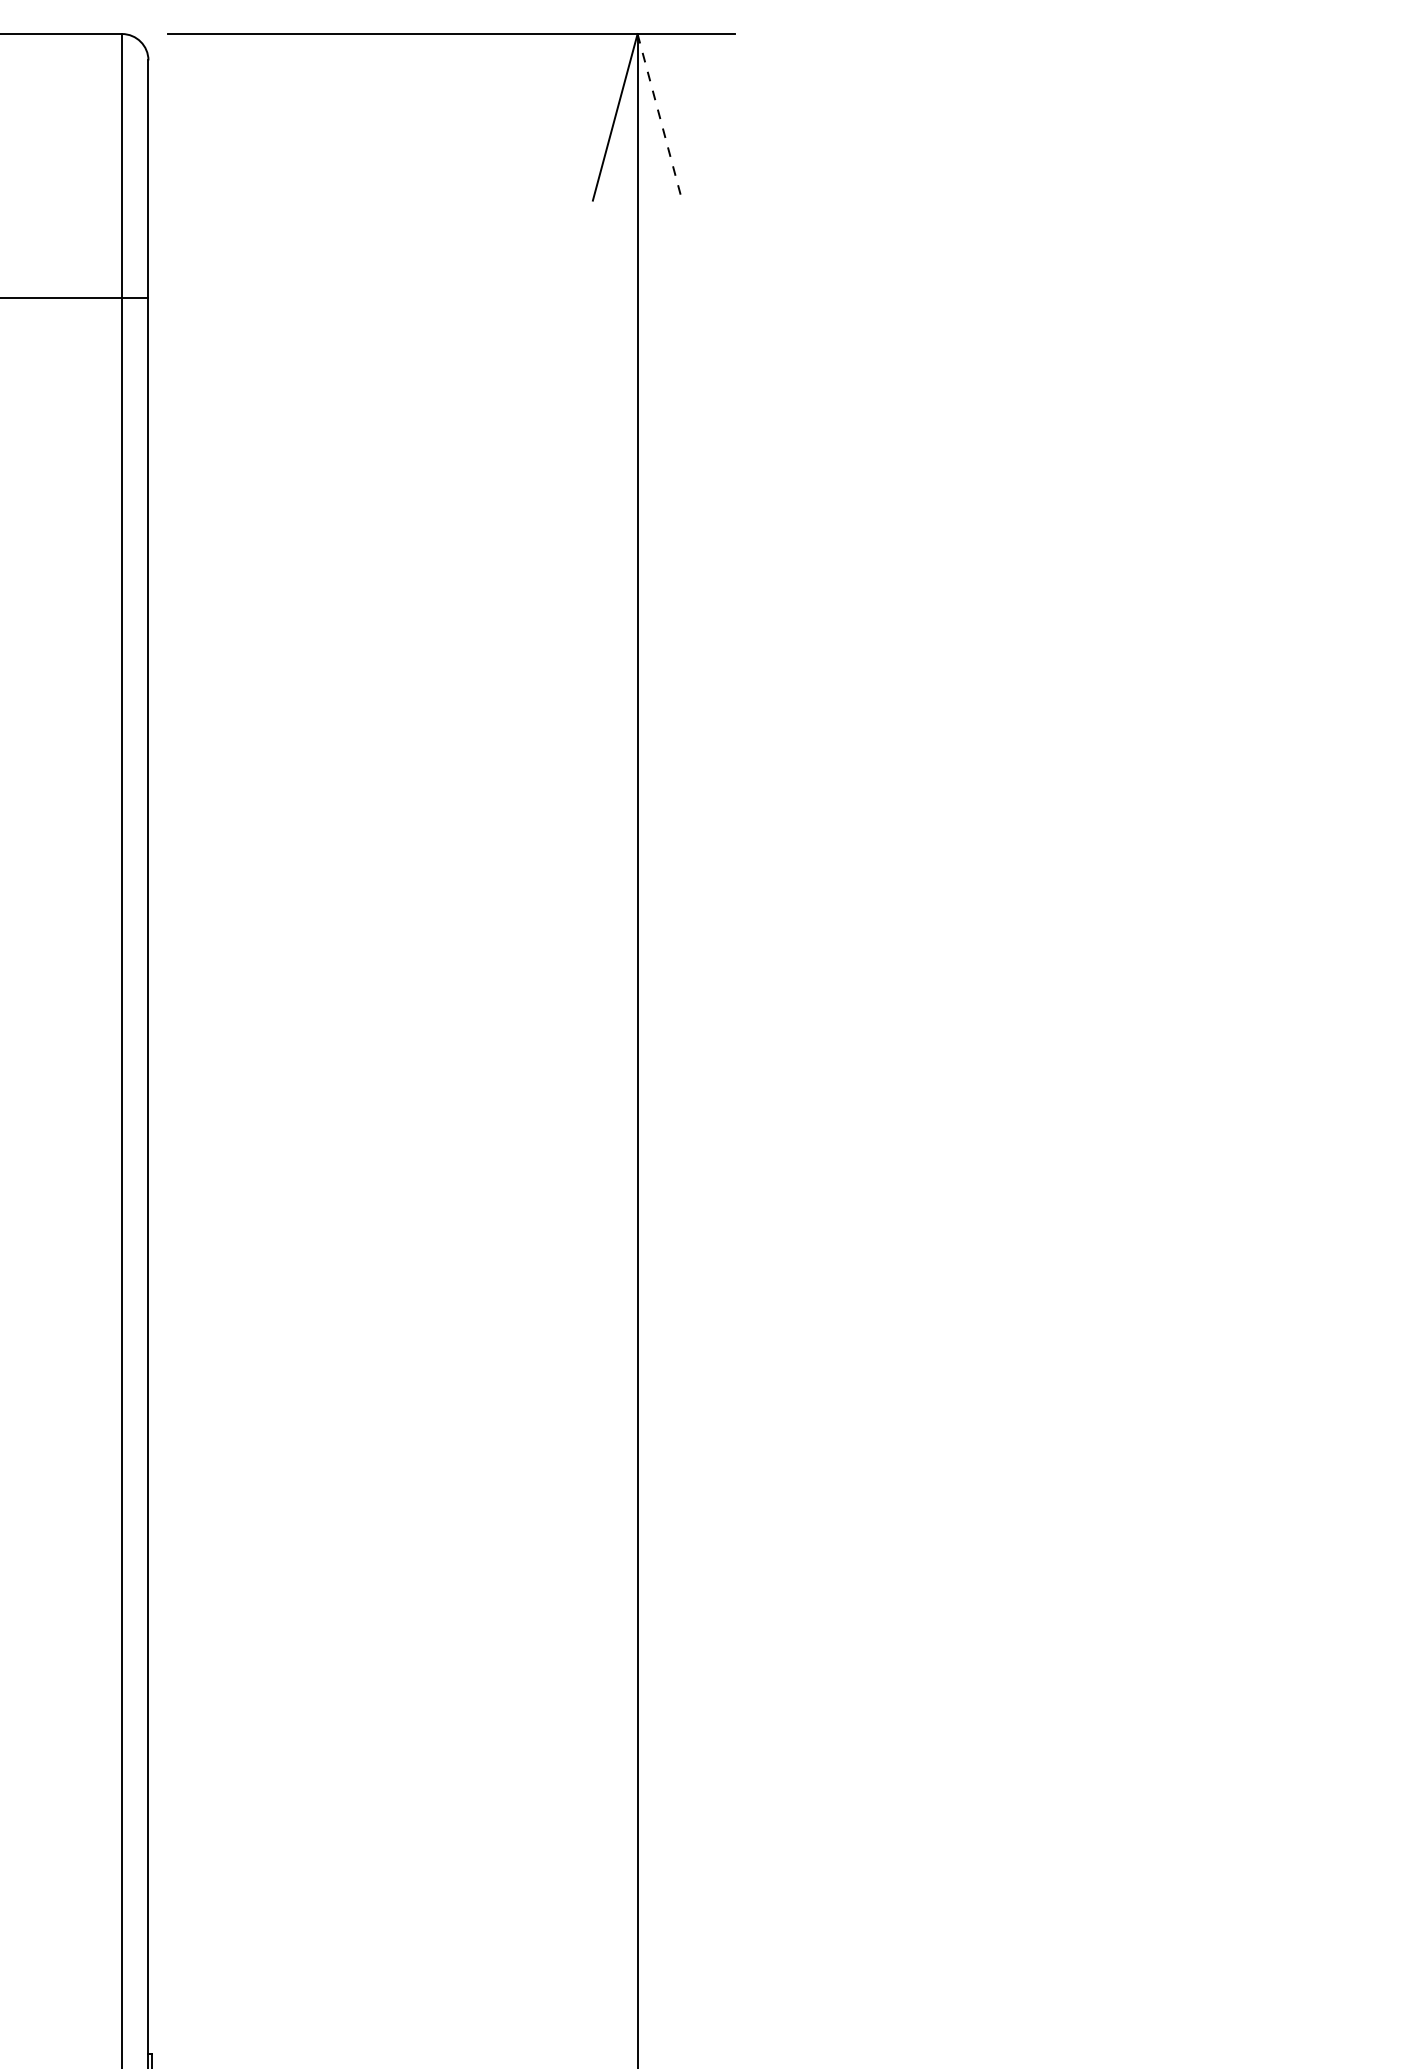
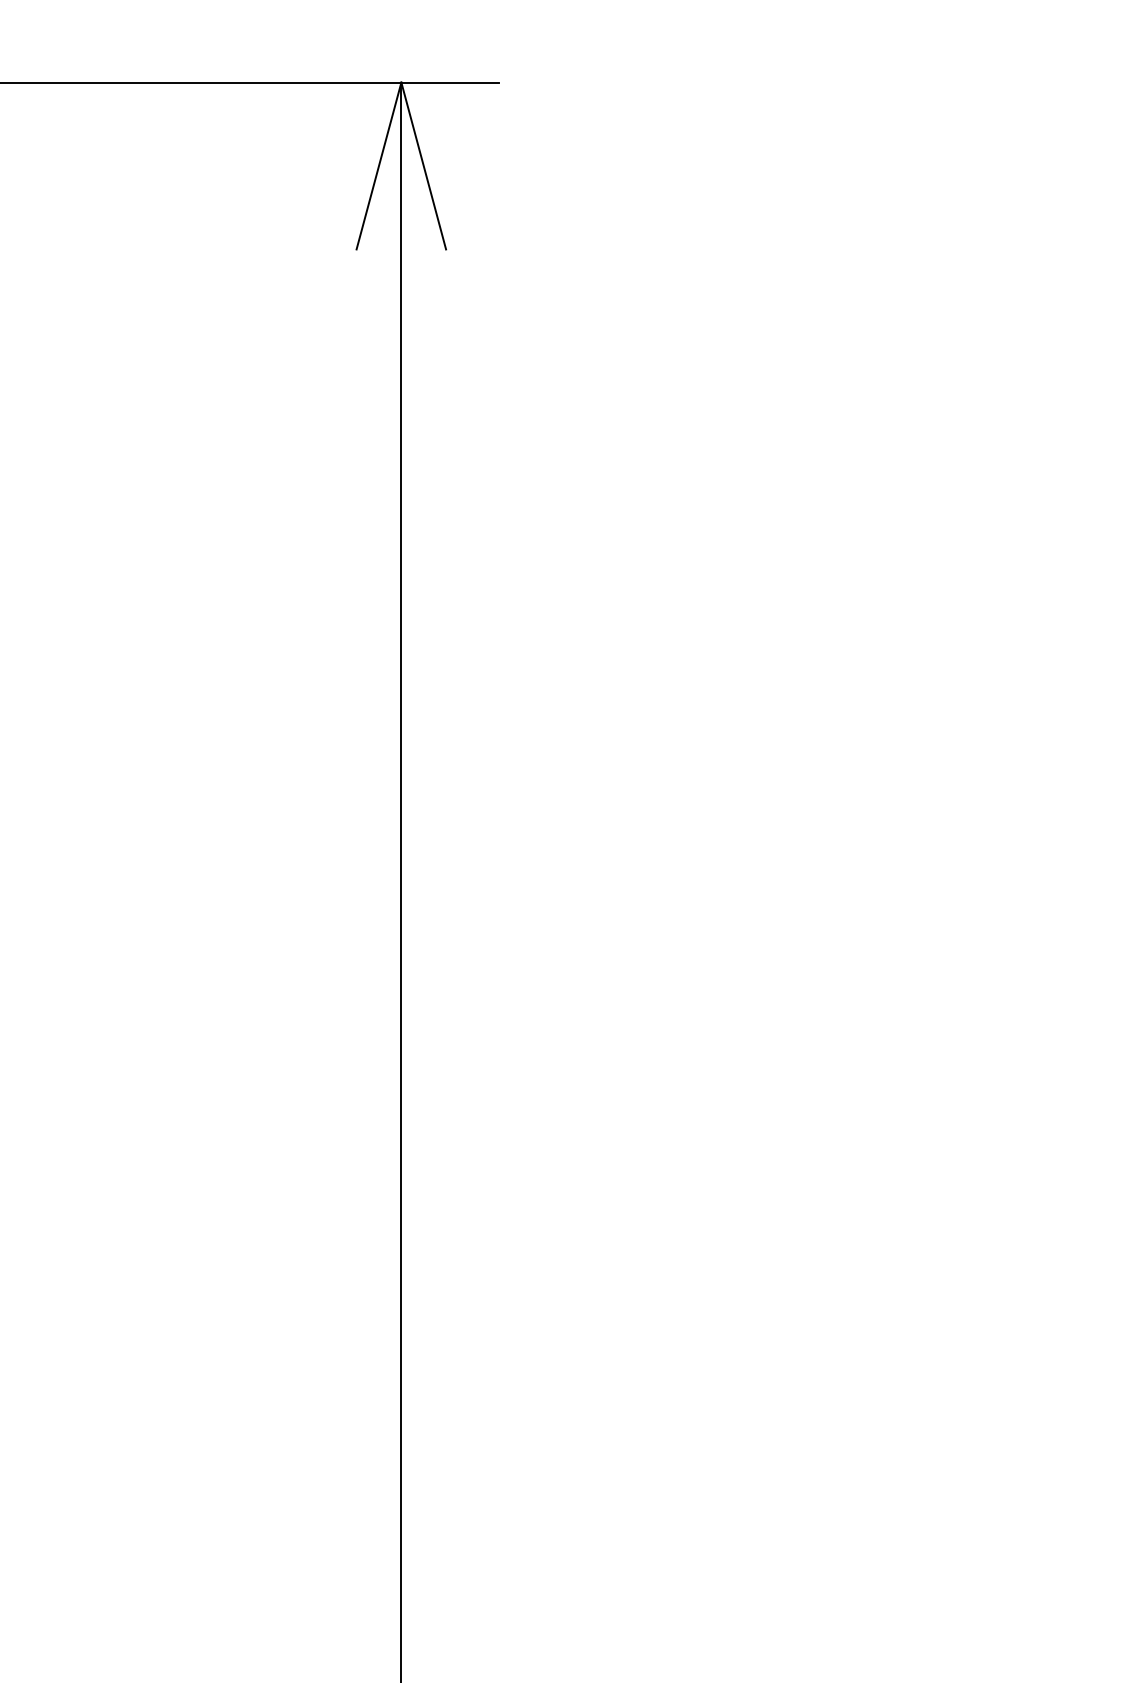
line: (660, 117) -> (424, 166), dashed -> solid

